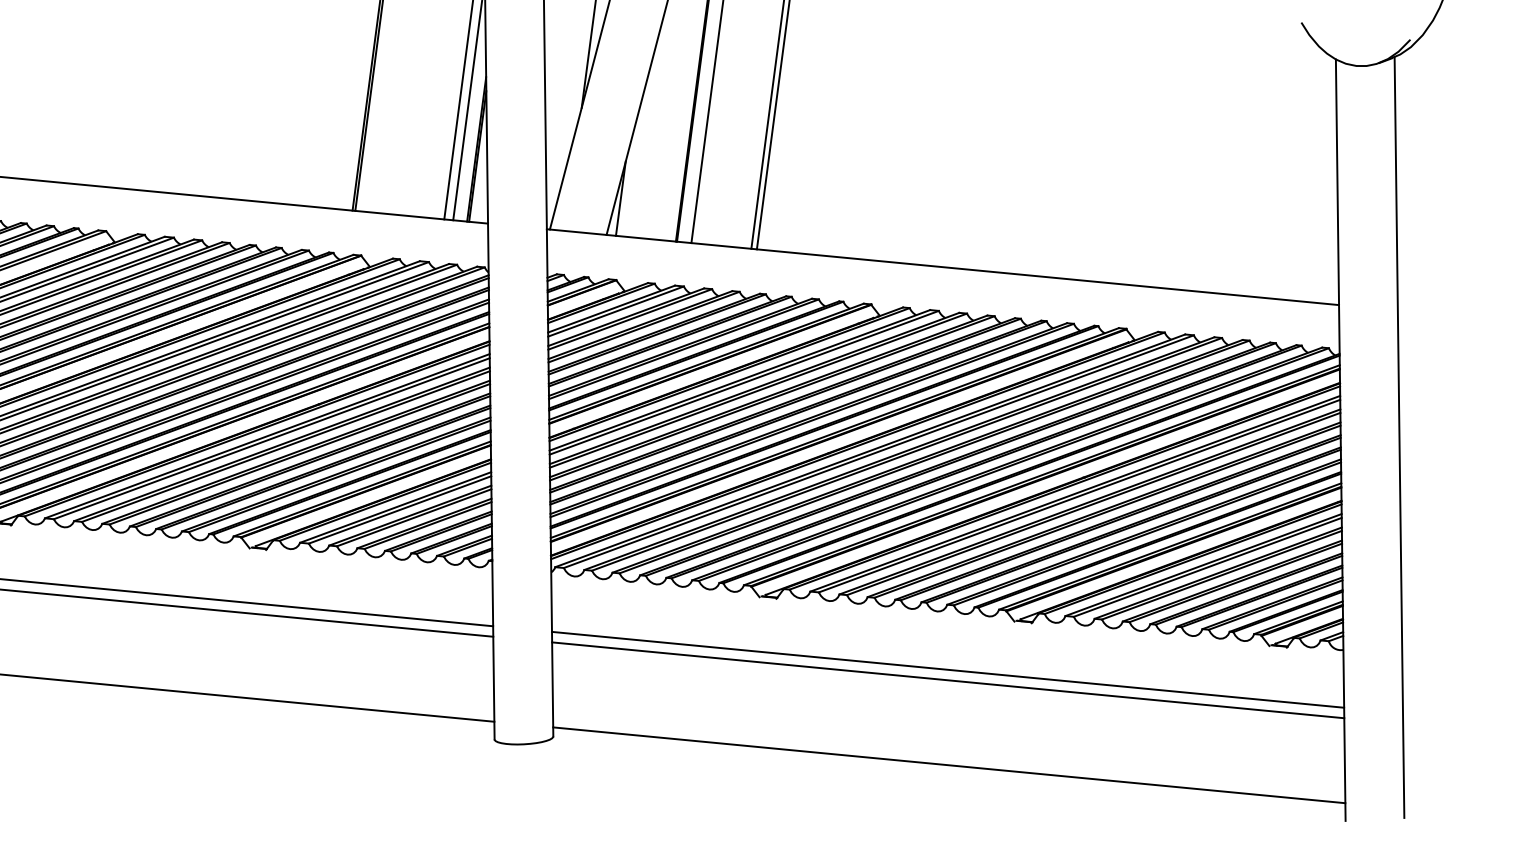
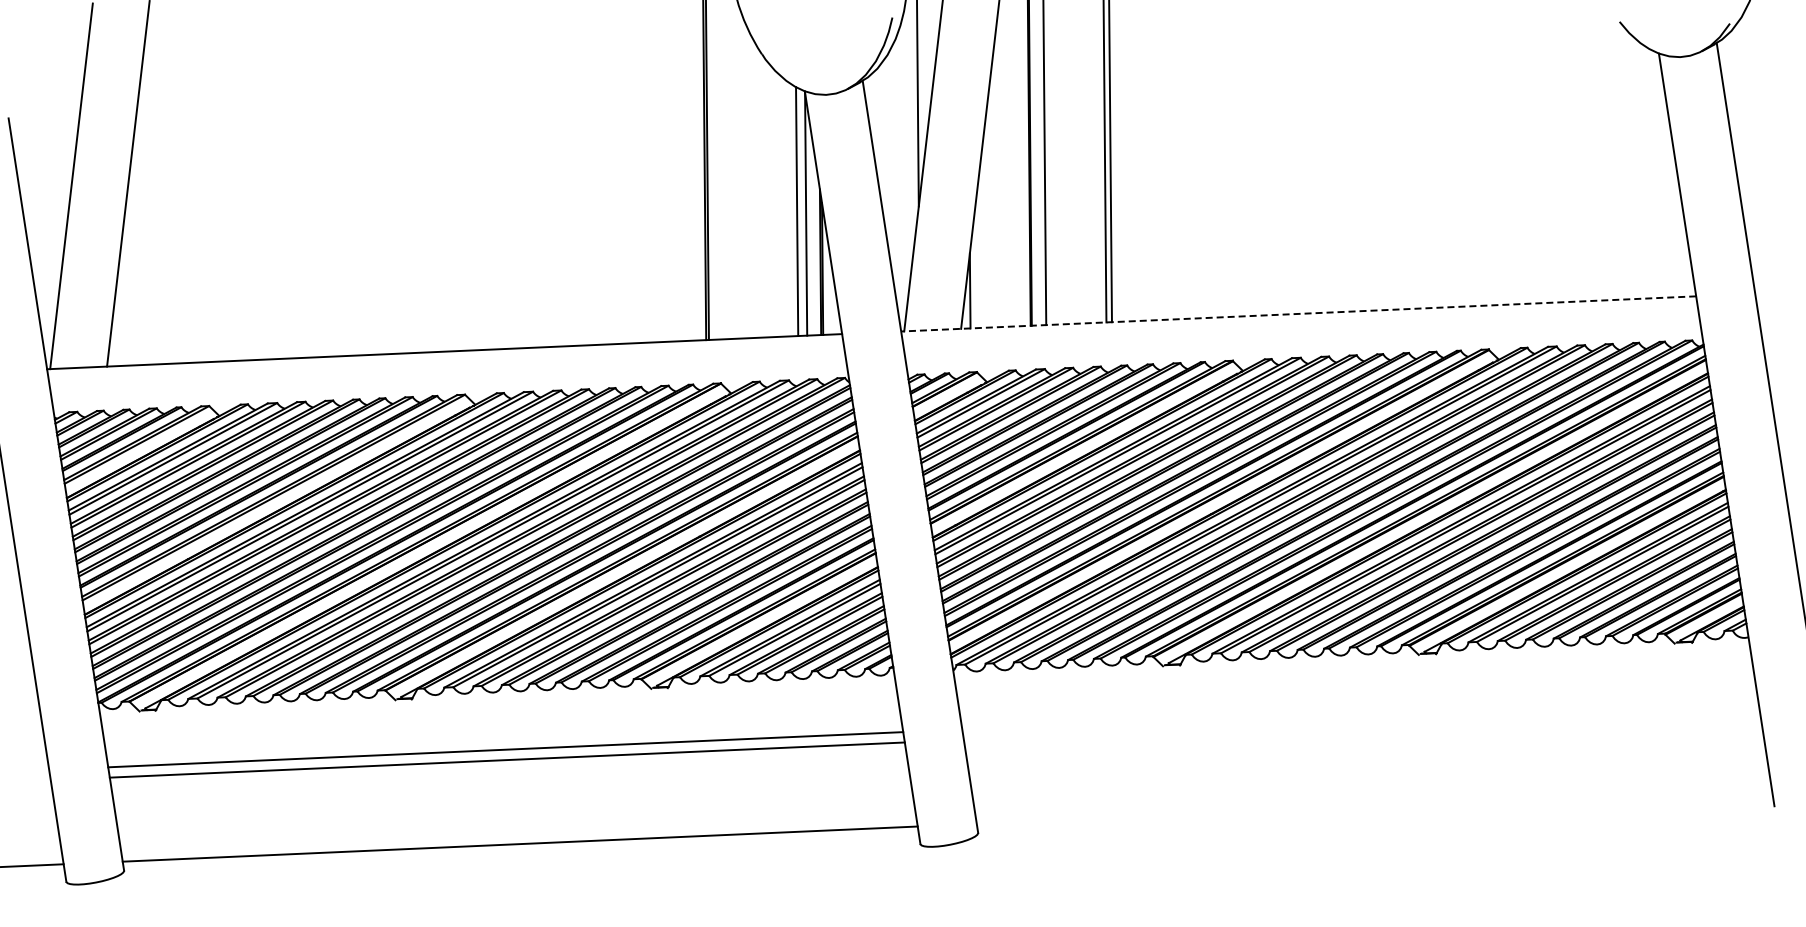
line: (942, 266) -> (1298, 313), solid -> dashed
line: (947, 669) -> (1359, 711), removed
line: (947, 679) -> (1360, 721), removed
line: (948, 764) -> (1373, 805), removed

